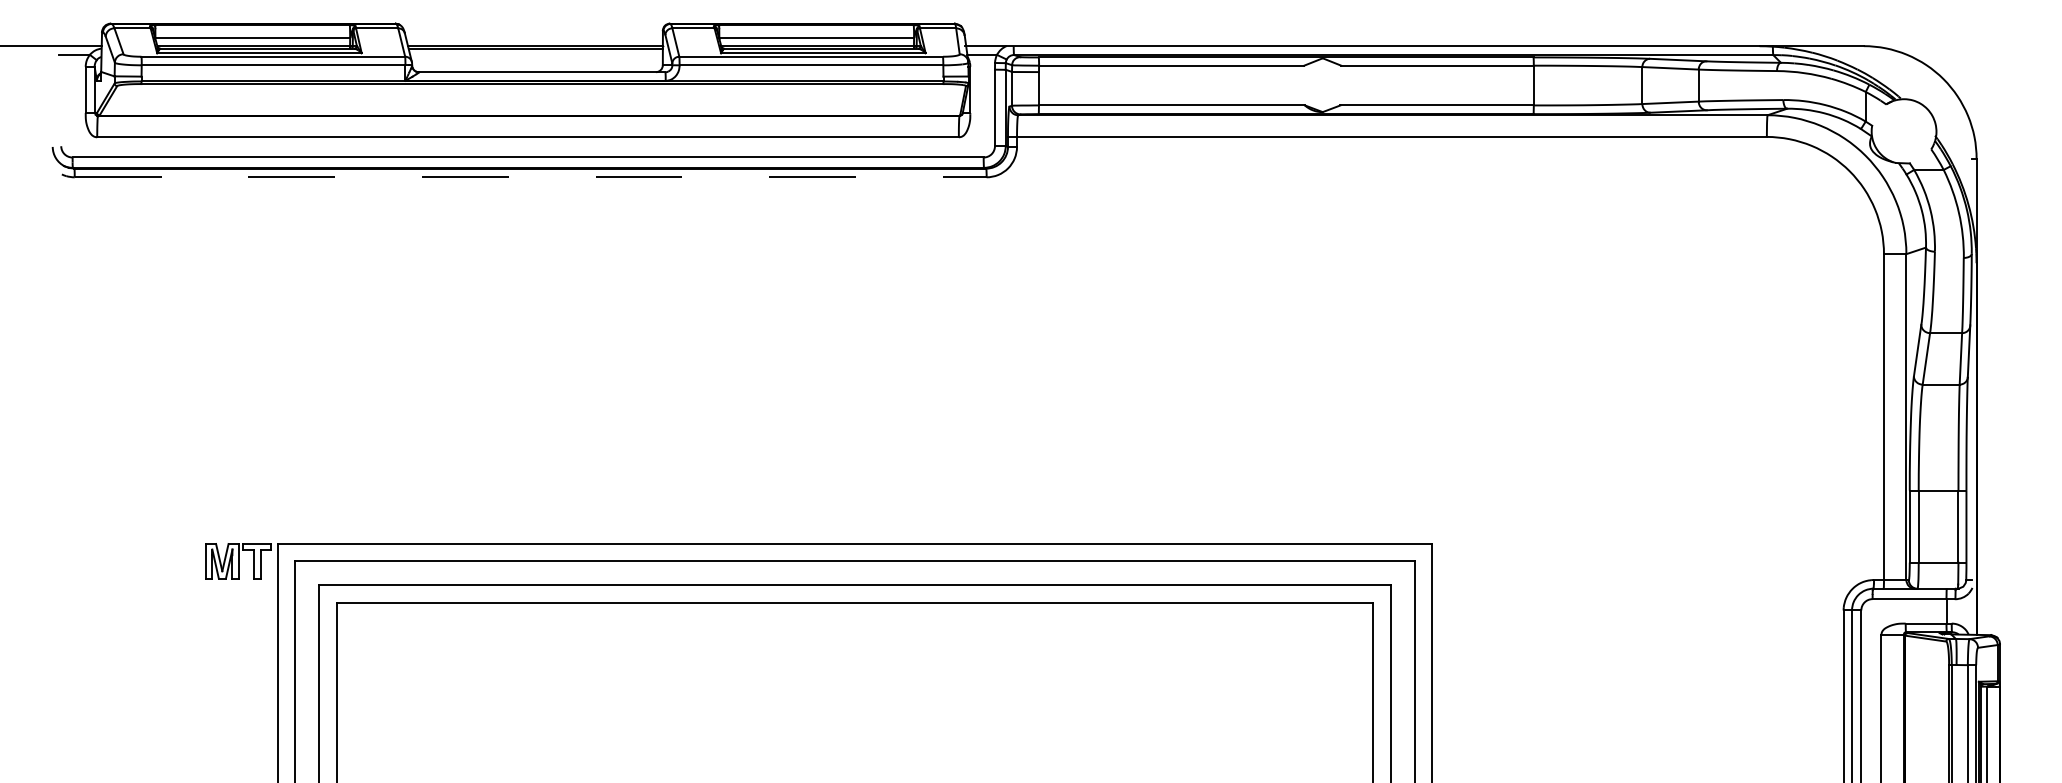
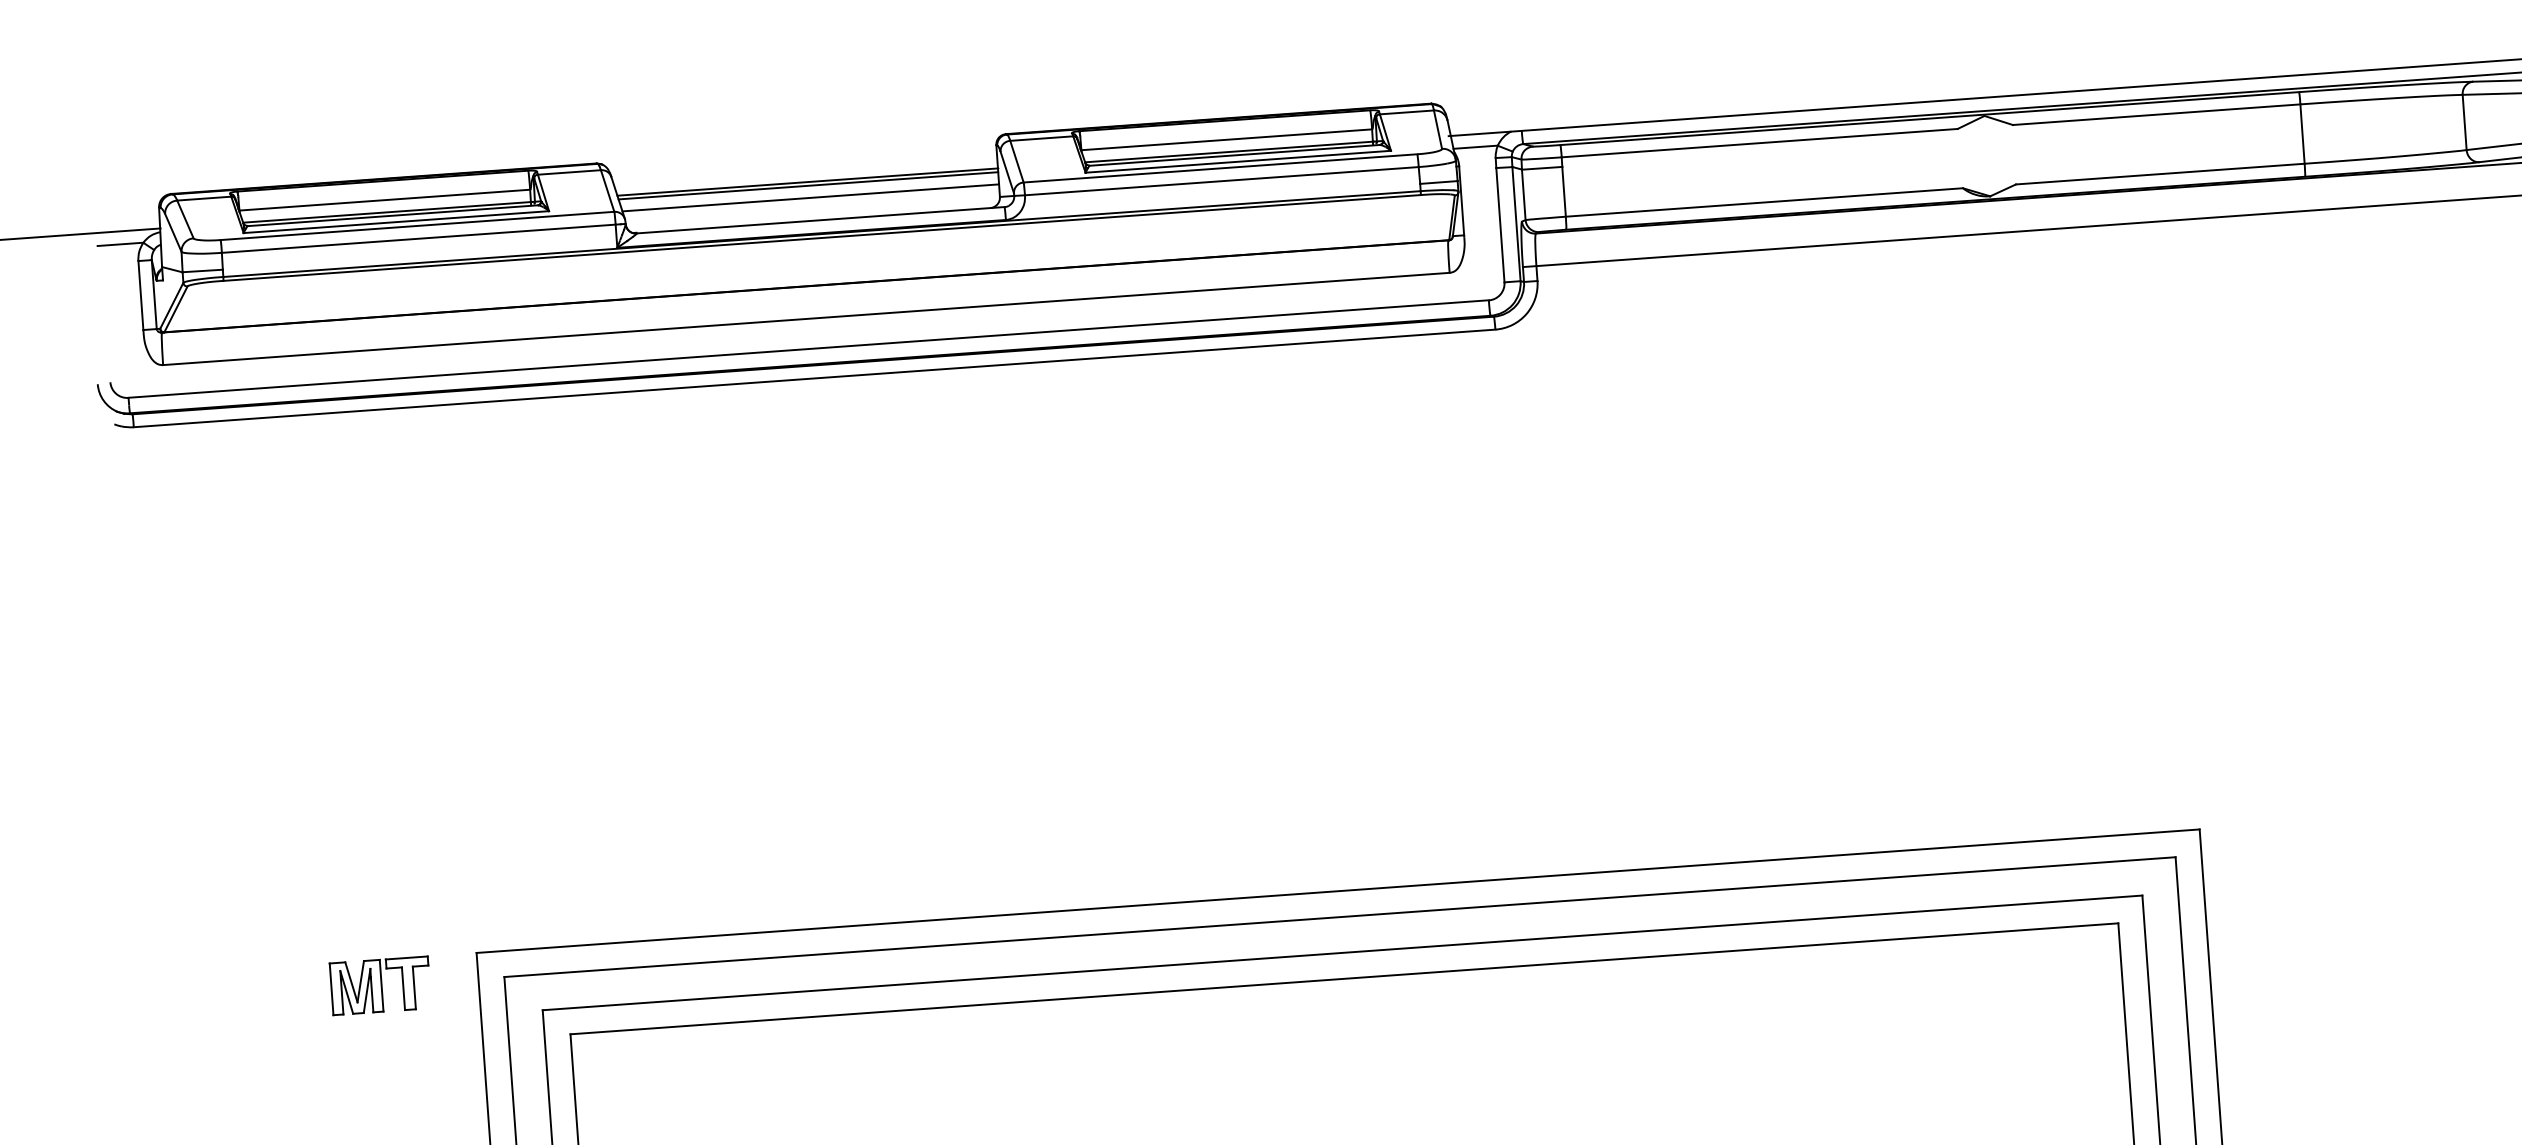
line: (536, 56) -> (810, 197), added
line: (530, 177) -> (814, 378), dashed -> solid
part: (238, 561) -> (380, 986), moved

